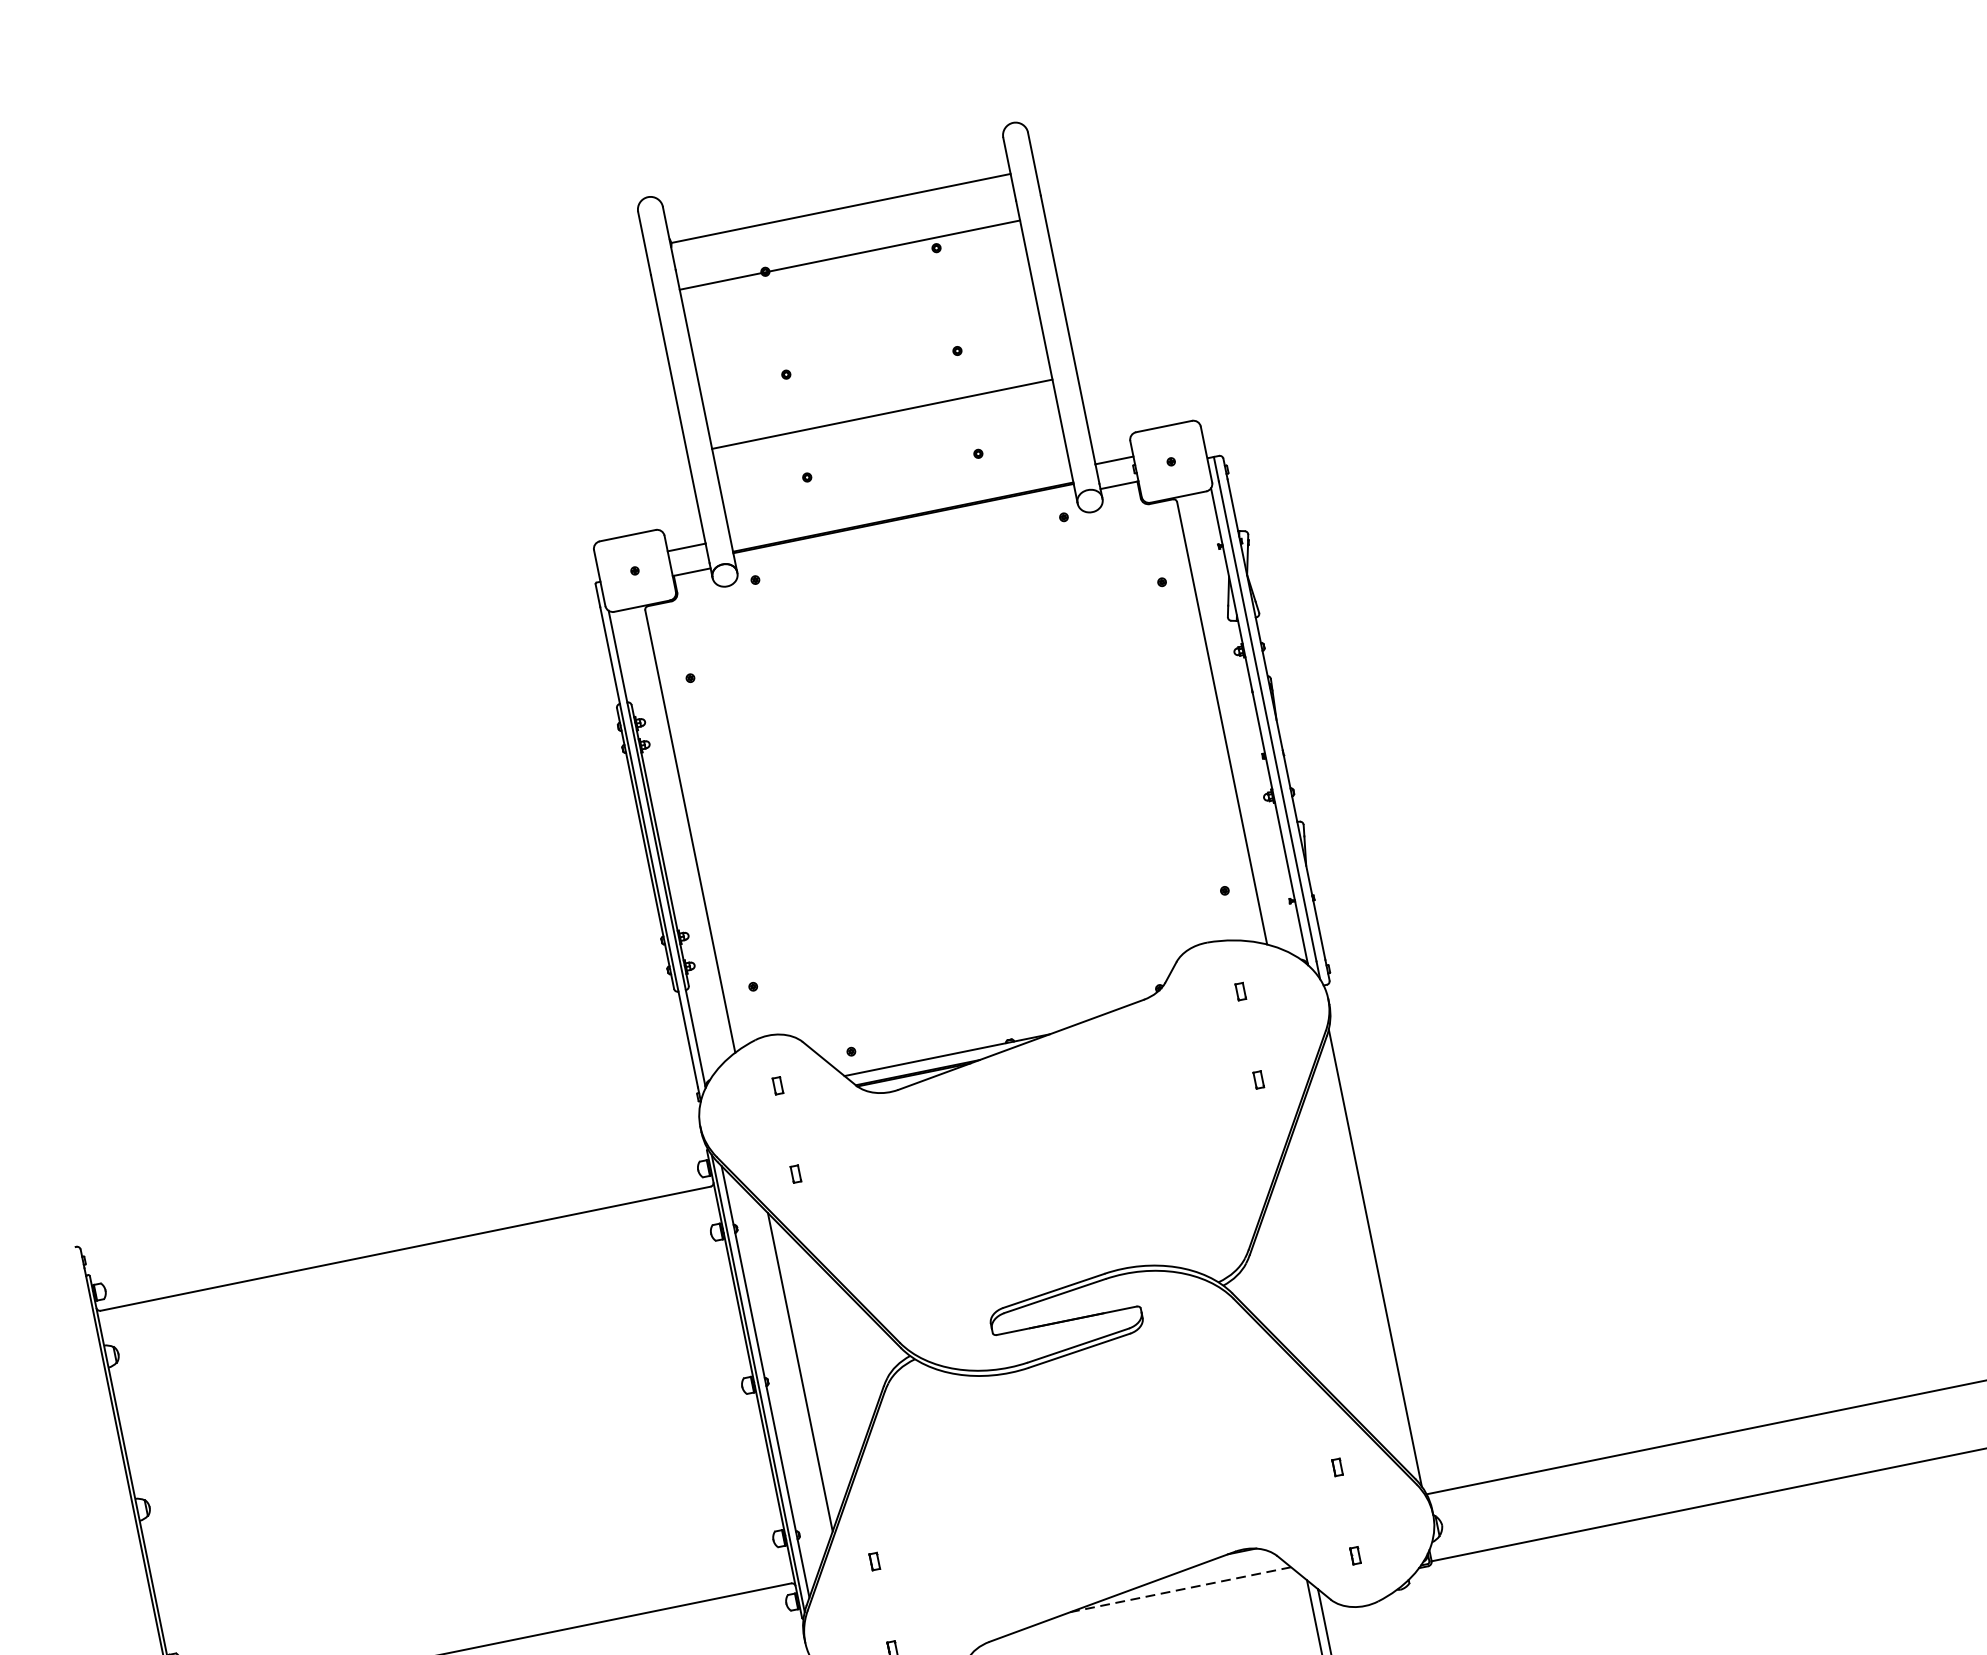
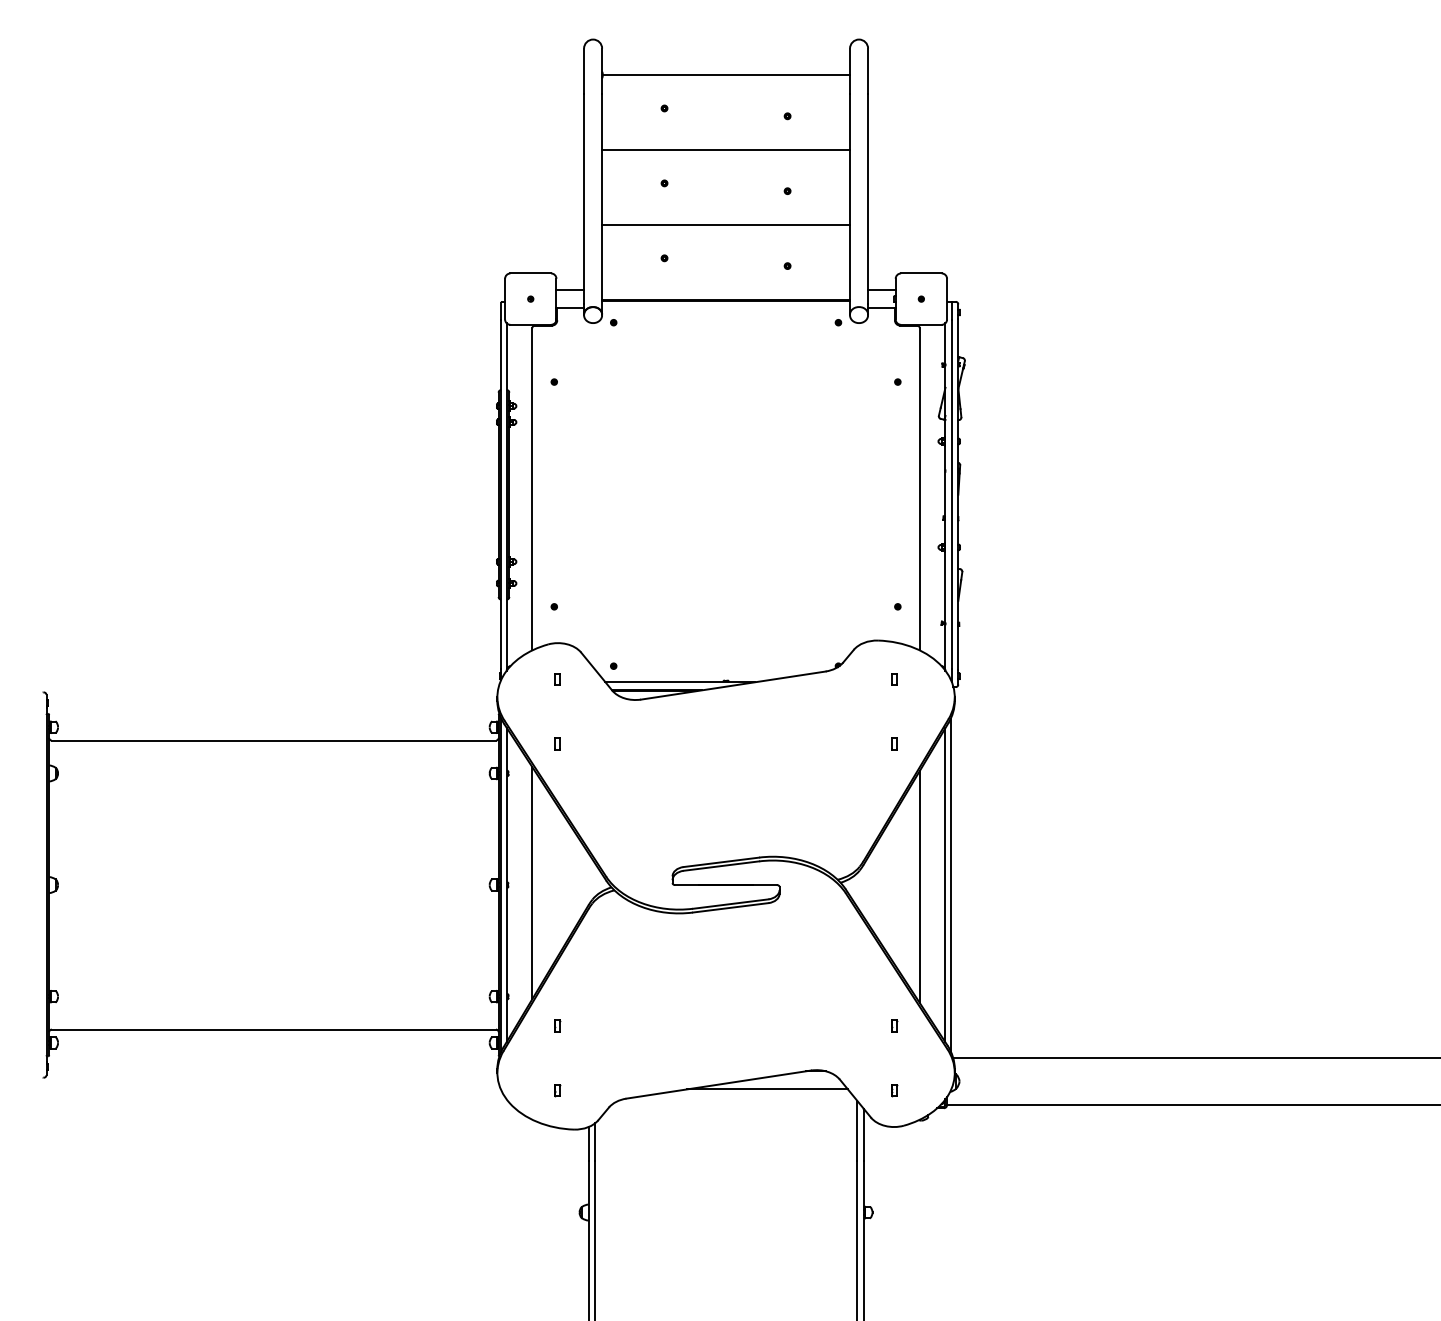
line: (850, 254) -> (726, 149), moved
line: (1368, 1260) -> (945, 885), added
line: (1332, 1268) -> (919, 886), added
line: (1180, 1589) -> (767, 1089), dashed -> solid

